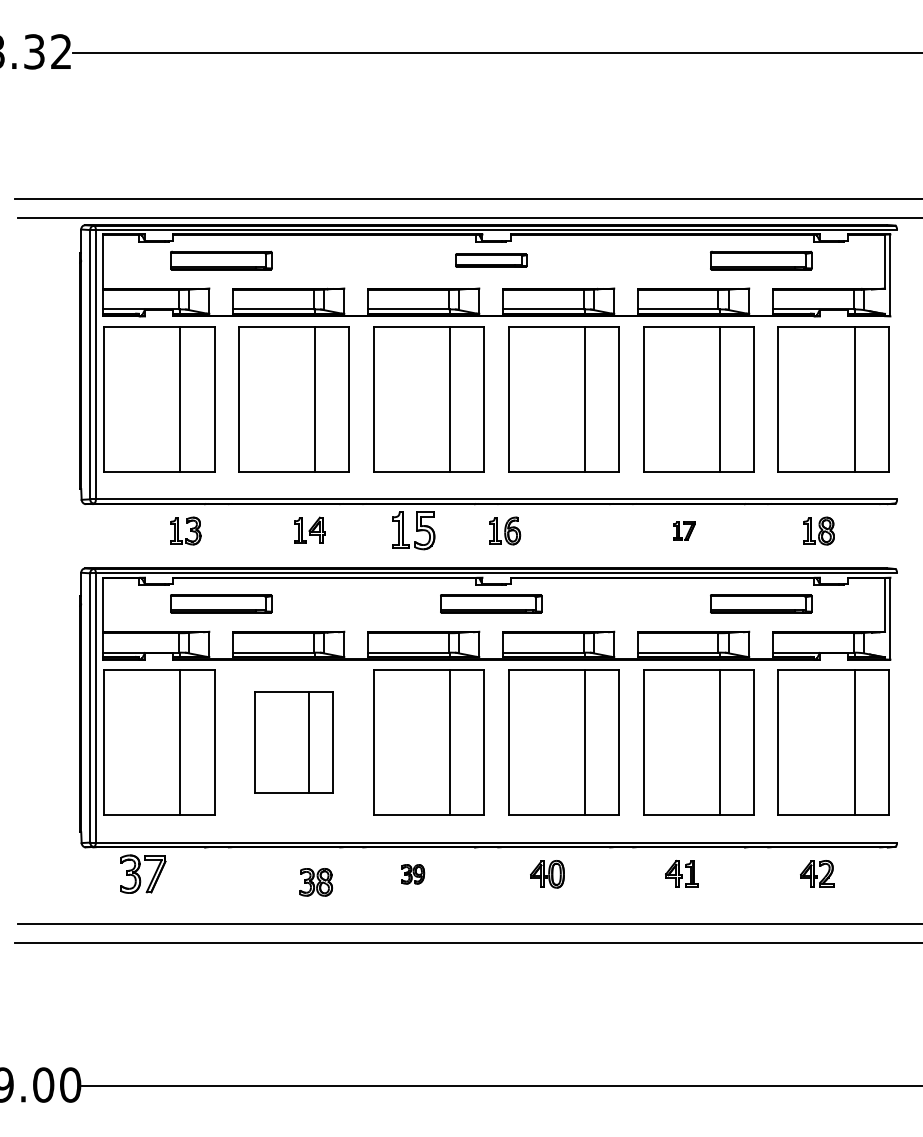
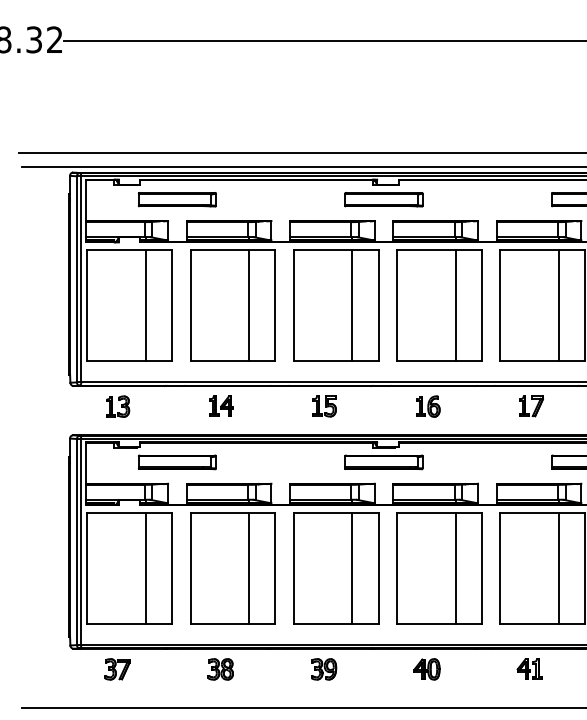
part: (491, 260) -> (384, 199), size x1.43
part: (309, 529) -> (221, 405), moved
part: (185, 530) -> (117, 406), moved
part: (413, 530) -> (324, 406), size x0.71
part: (505, 530) -> (428, 406), moved
part: (684, 530) -> (531, 406), size x1.43
part: (293, 742) -> (232, 568), size x1.43
part: (143, 874) -> (117, 669), size x0.71
part: (412, 874) -> (323, 669), size x1.43
part: (315, 882) -> (220, 669), moved

